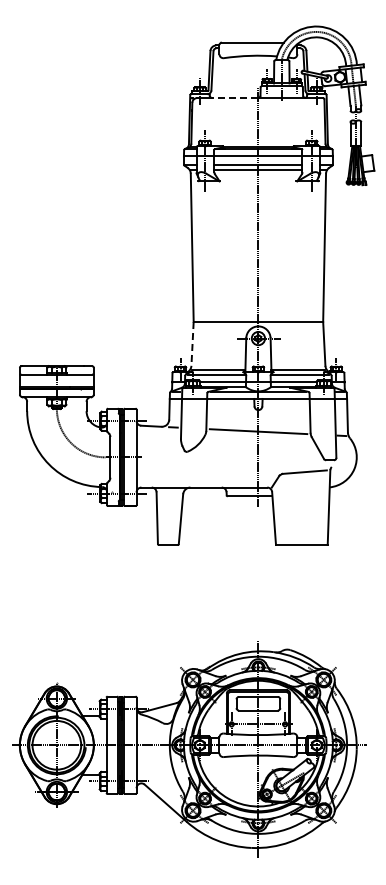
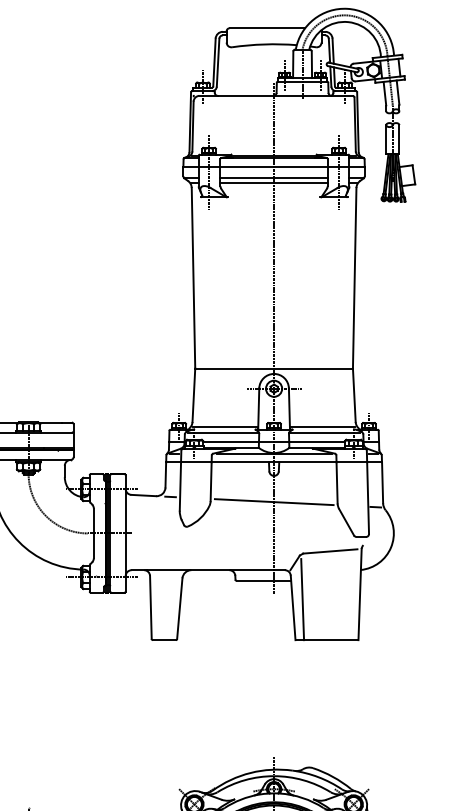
line: (234, 98) -> (244, 96), dashed -> solid
line: (192, 343) -> (193, 394), dashed -> solid
line: (281, 511) -> (302, 599), added

